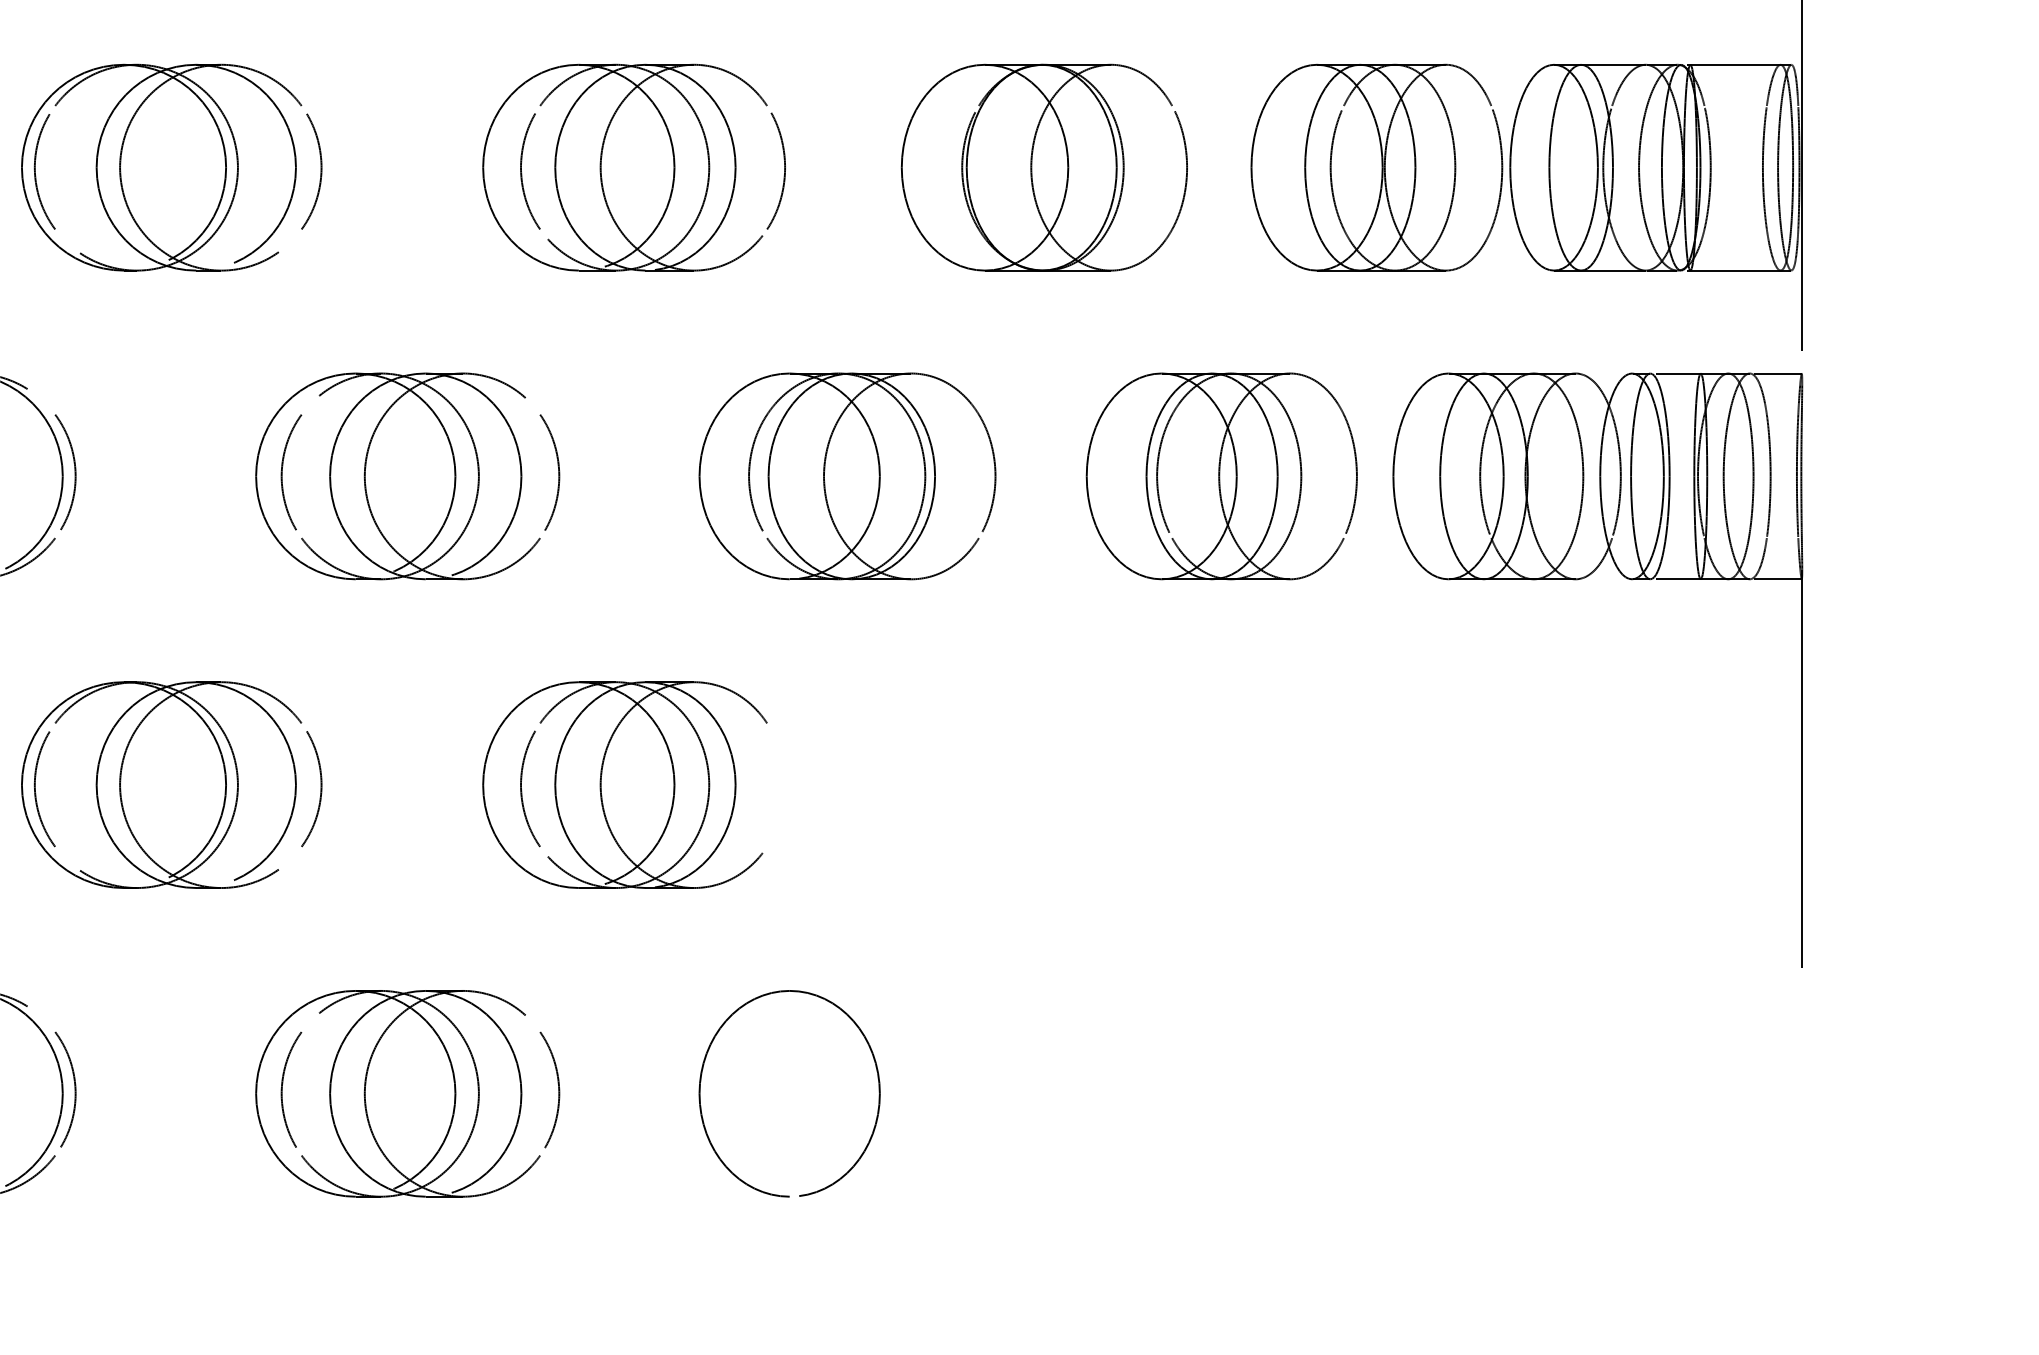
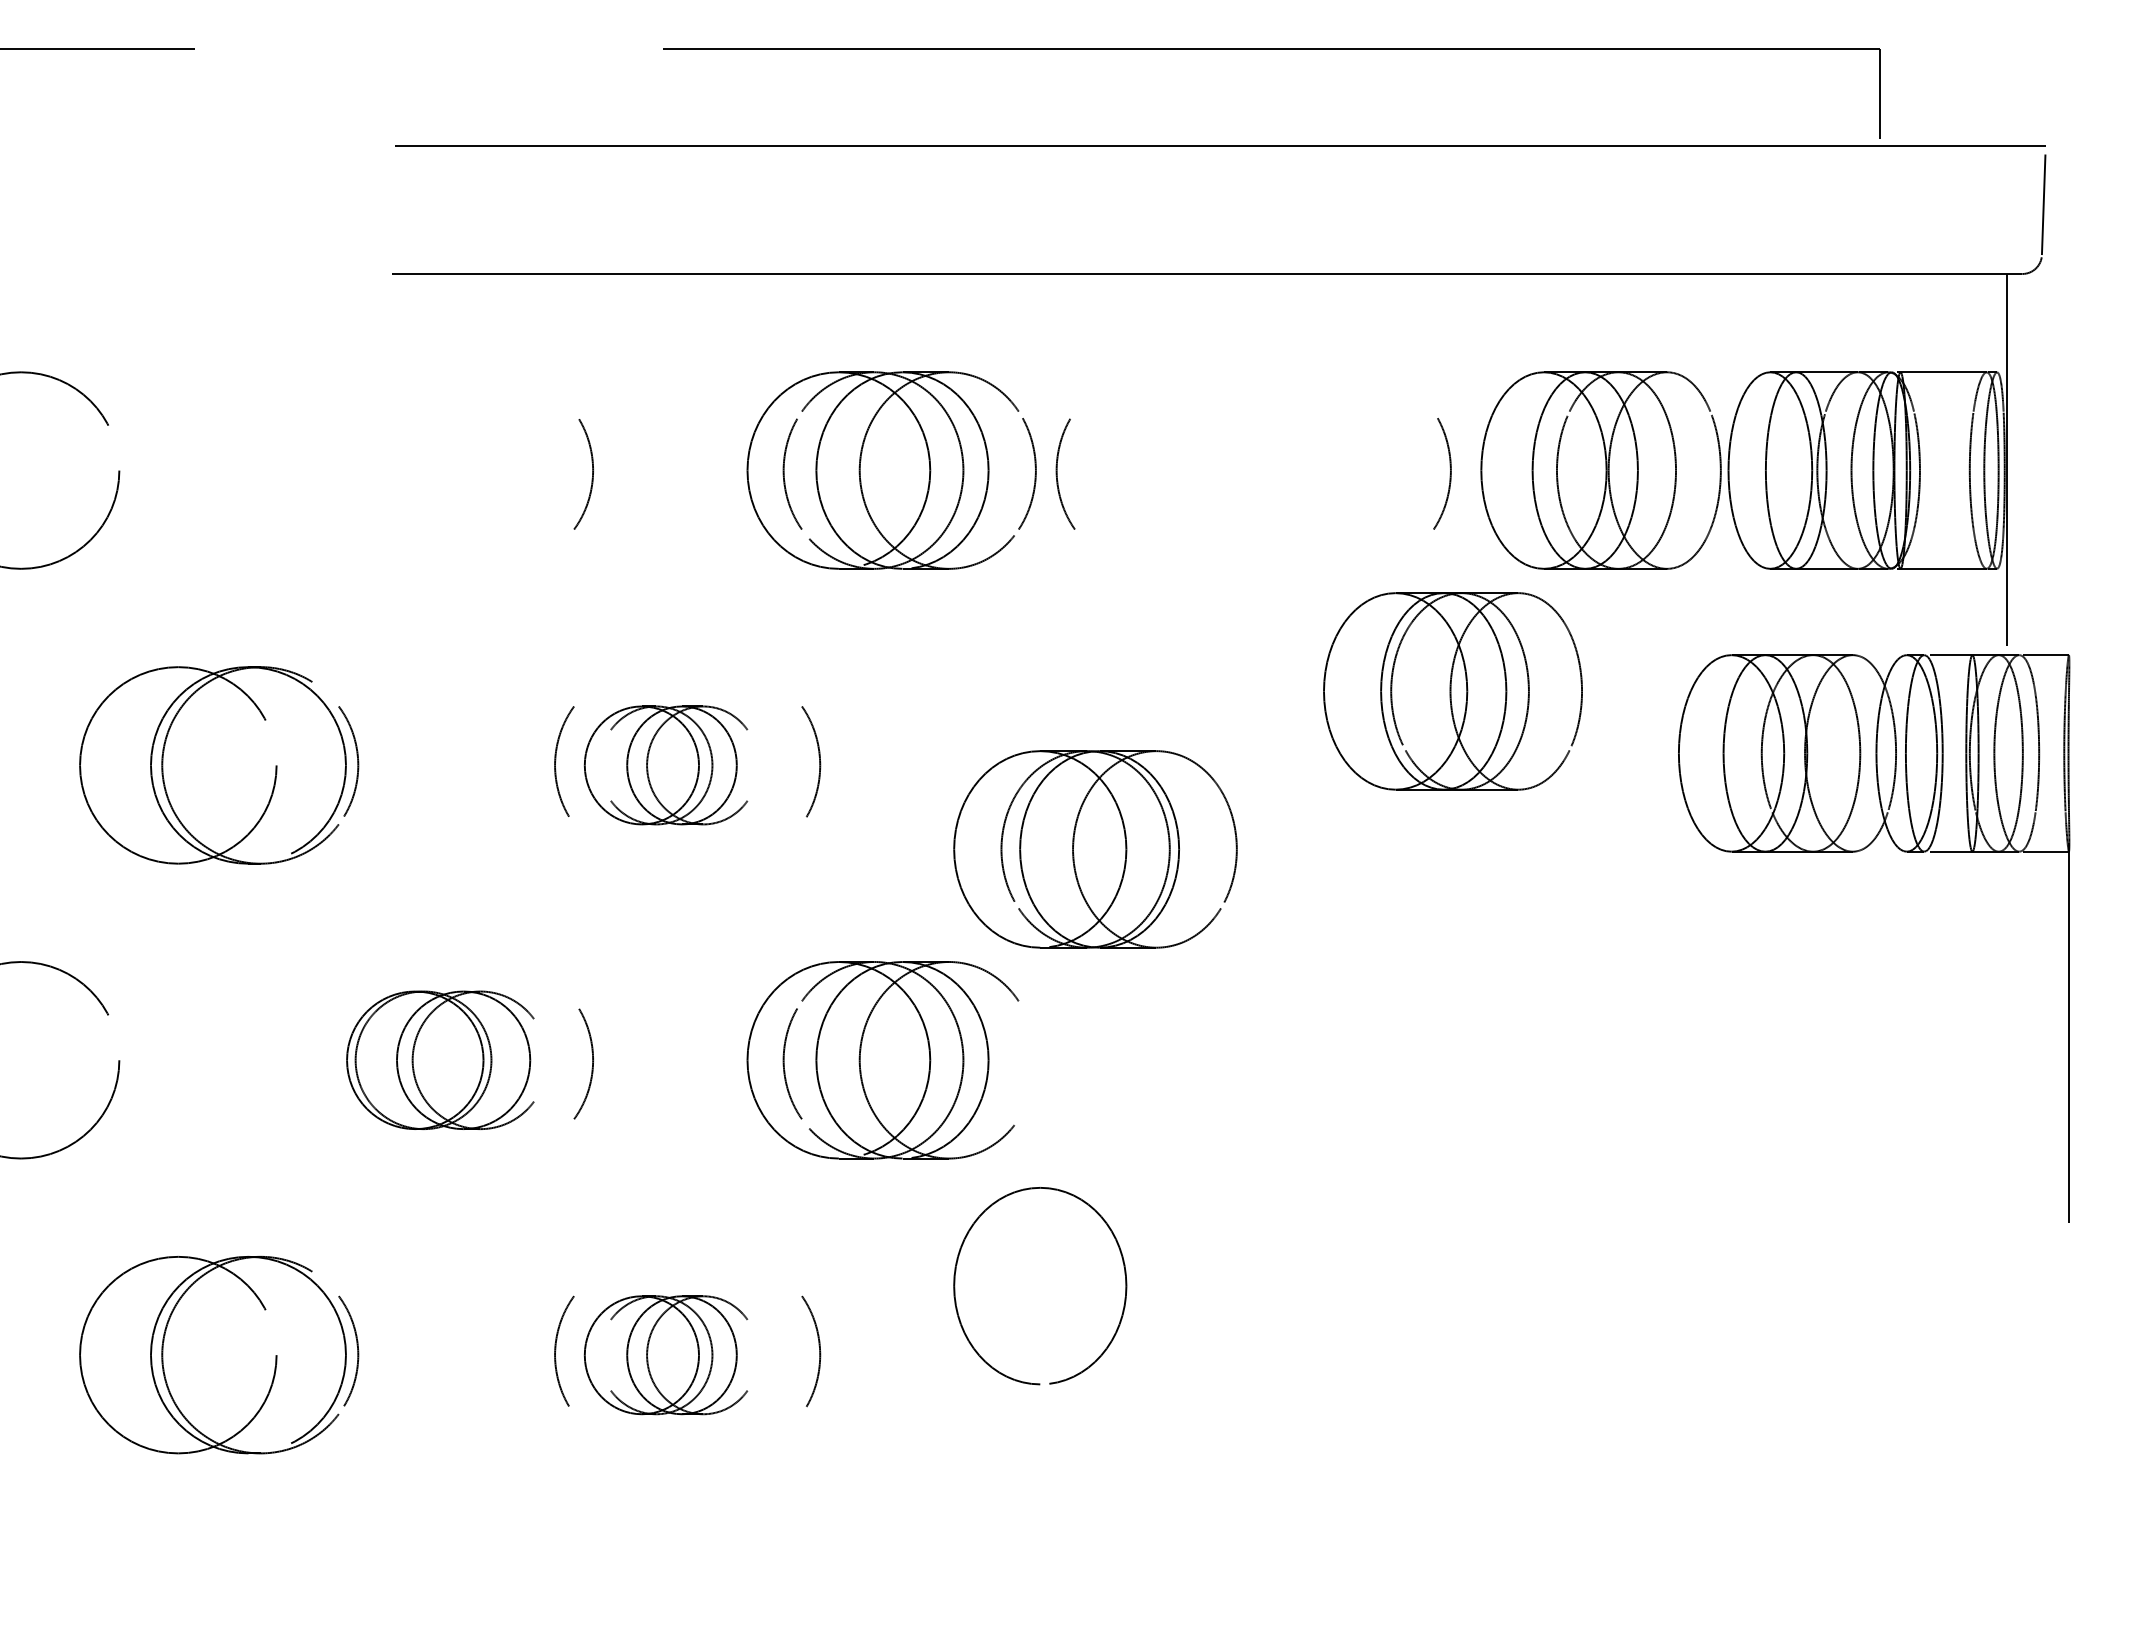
part: (161, 167) -> (440, 470), removed
part: (1044, 167) -> (1283, 470), removed
curve: (807, 170) -> (1057, 473), added
curve: (1218, 171) -> (1449, 474), added
part: (397, 476) -> (665, 765), size x0.6
part: (847, 476) -> (1095, 849), moved
part: (1221, 476) -> (1452, 691), moved
part: (1580, 580) -> (1857, 852), moved
part: (161, 785) -> (440, 1060), size x0.7
part: (397, 1094) -> (665, 1355), size x0.6
part: (877, 1105) -> (1124, 1297), moved

